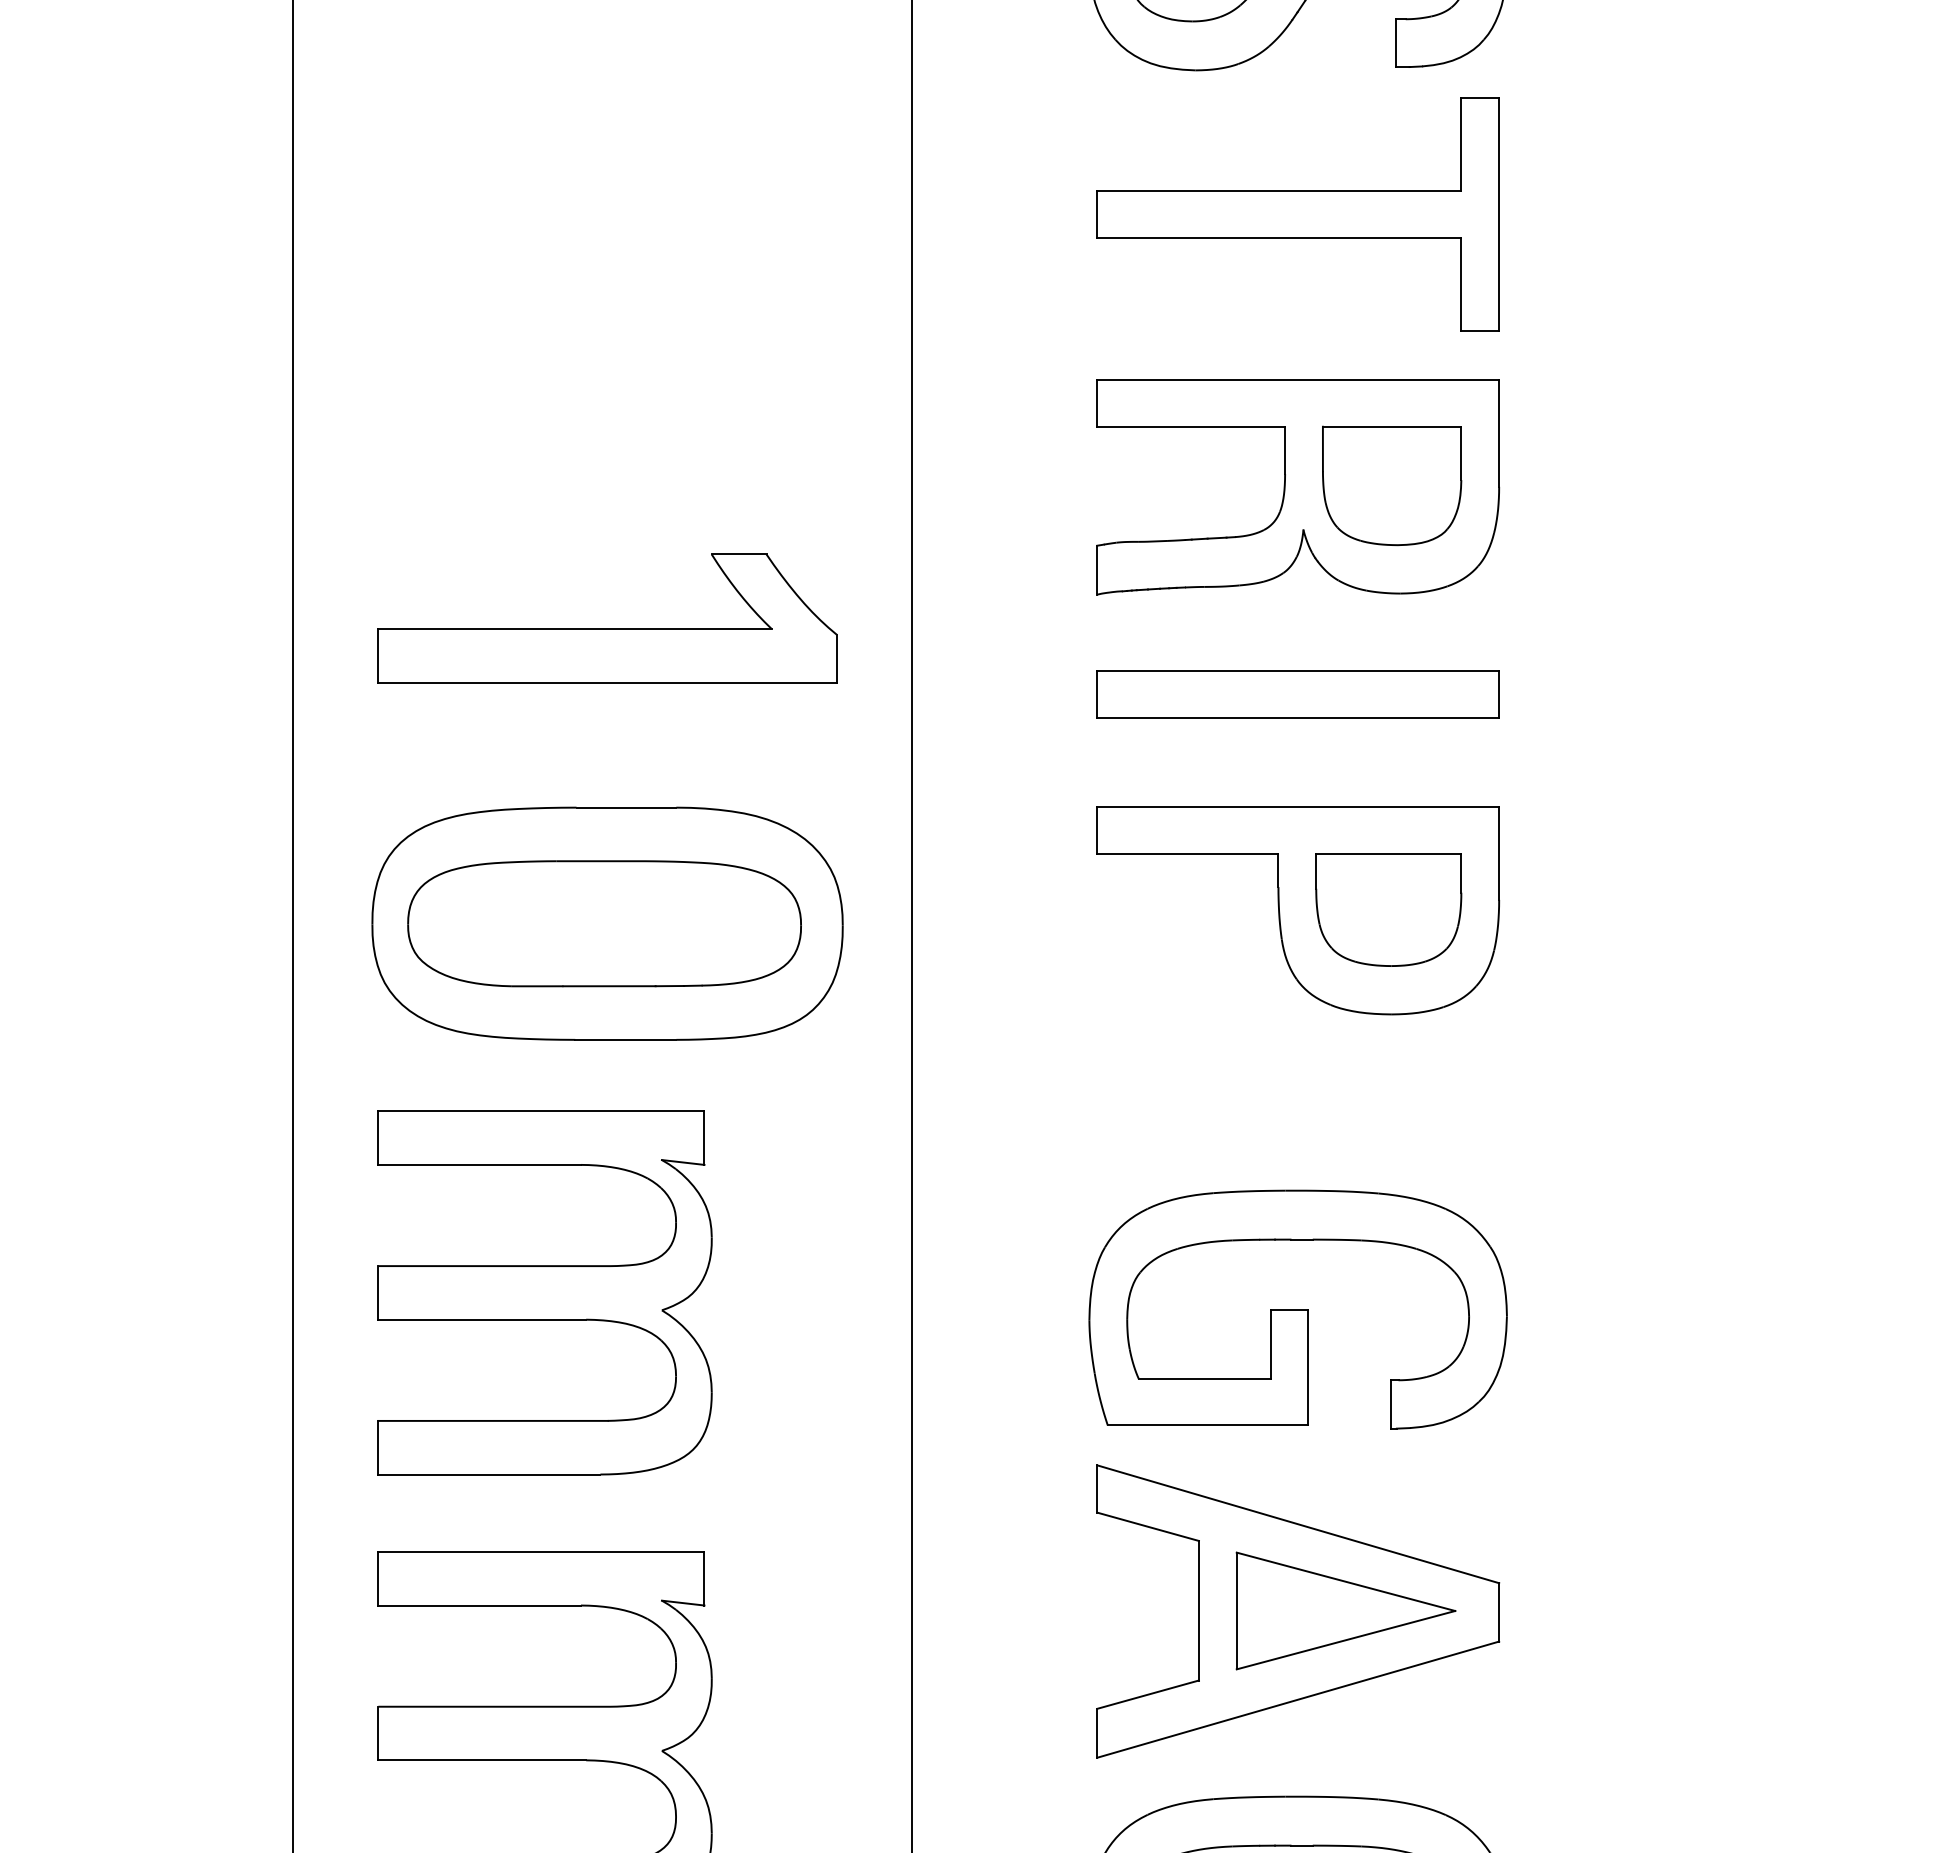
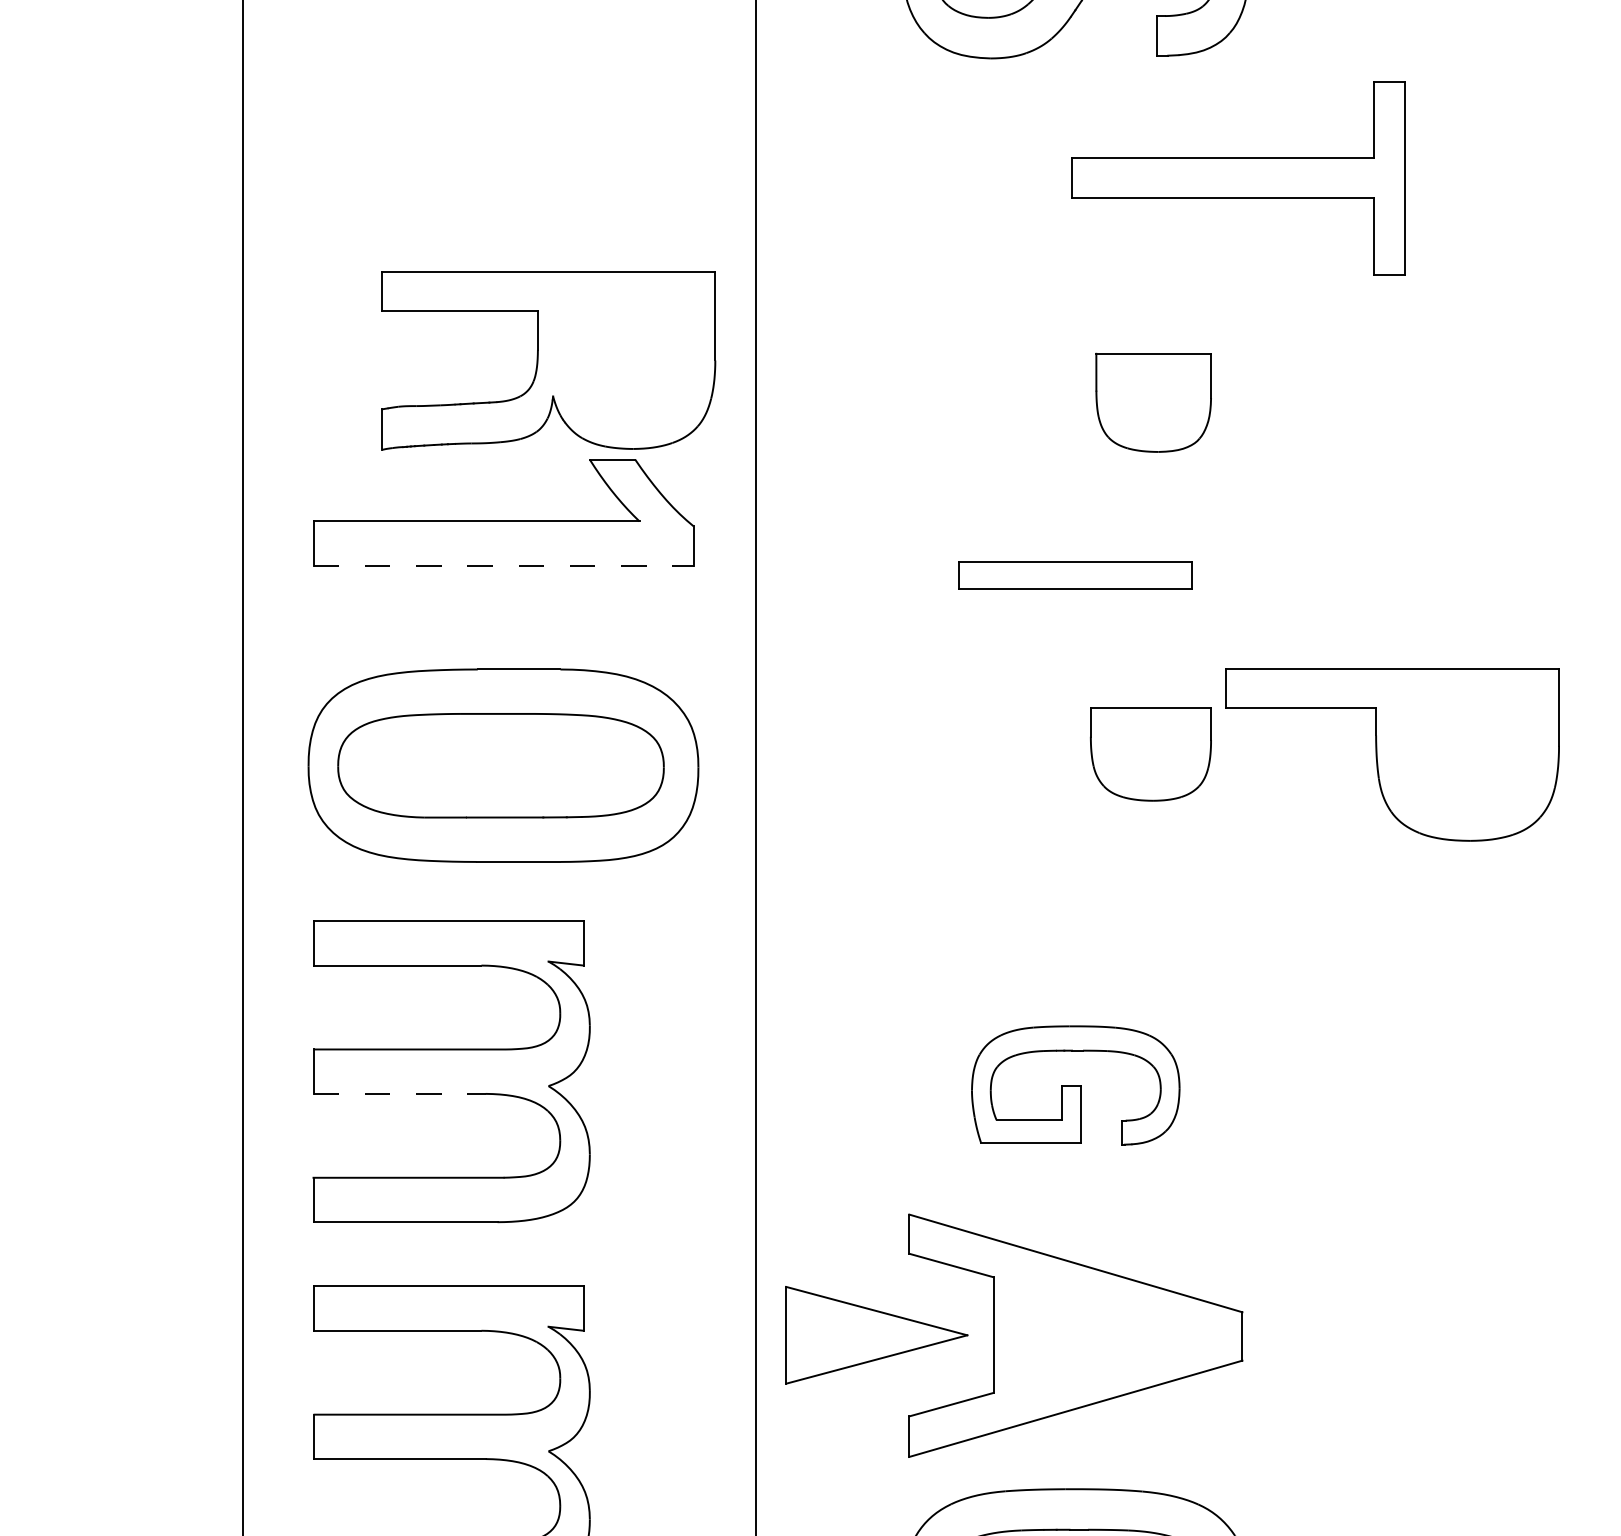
part: (1297, 214) -> (1237, 177), moved
part: (1298, 487) -> (549, 361), moved
line: (608, 682) -> (504, 565), solid -> dashed
part: (1297, 694) -> (1075, 575), size x0.7
part: (1298, 910) -> (1392, 754), moved
part: (1297, 1309) -> (1075, 1085), size x0.6
line: (482, 1319) -> (399, 1093), solid -> dashed
part: (1345, 1610) -> (876, 1334), moved

